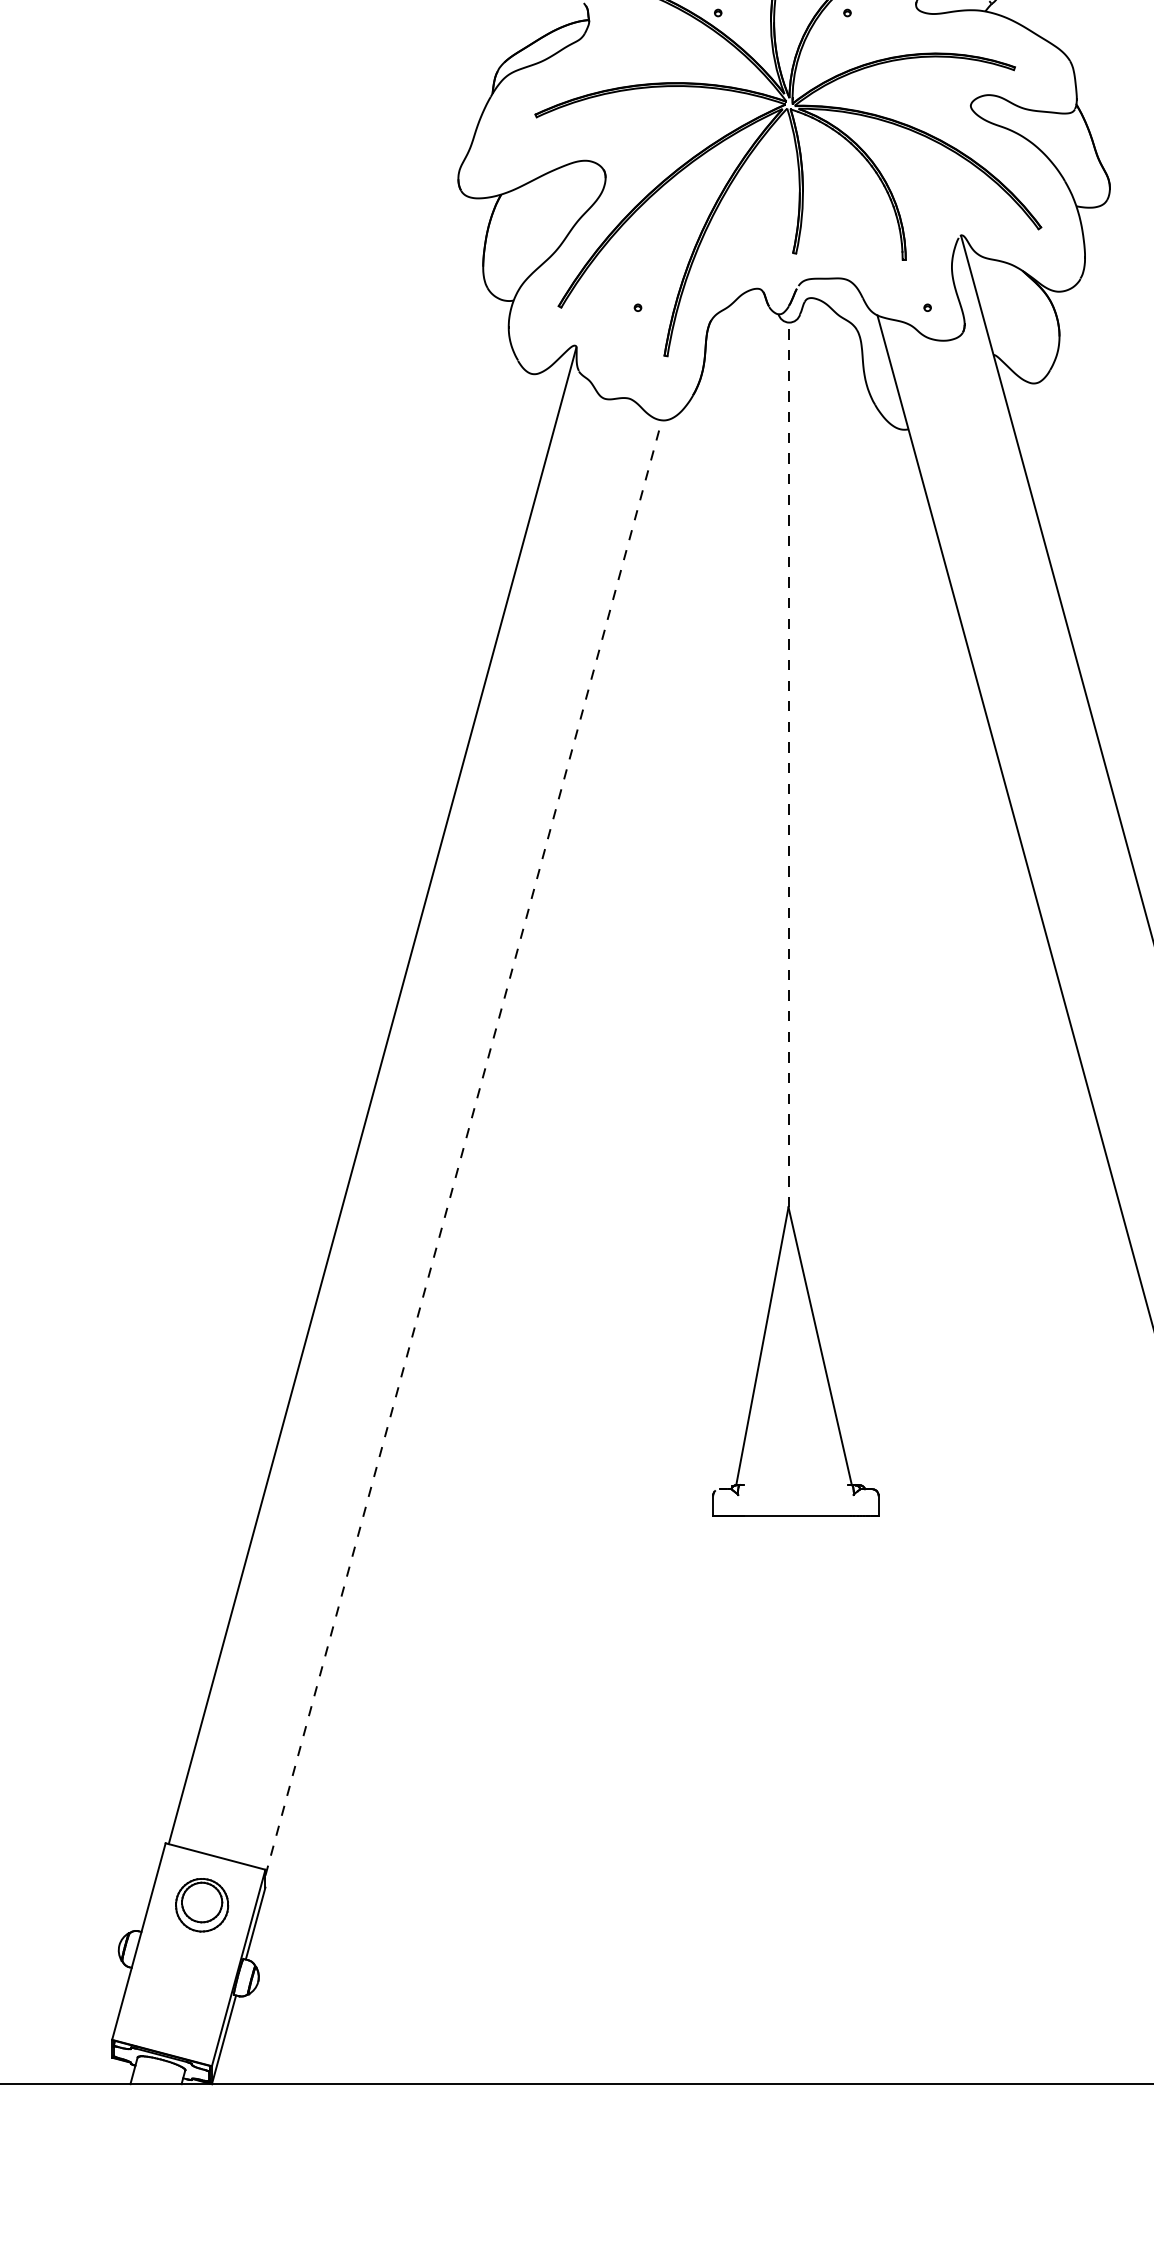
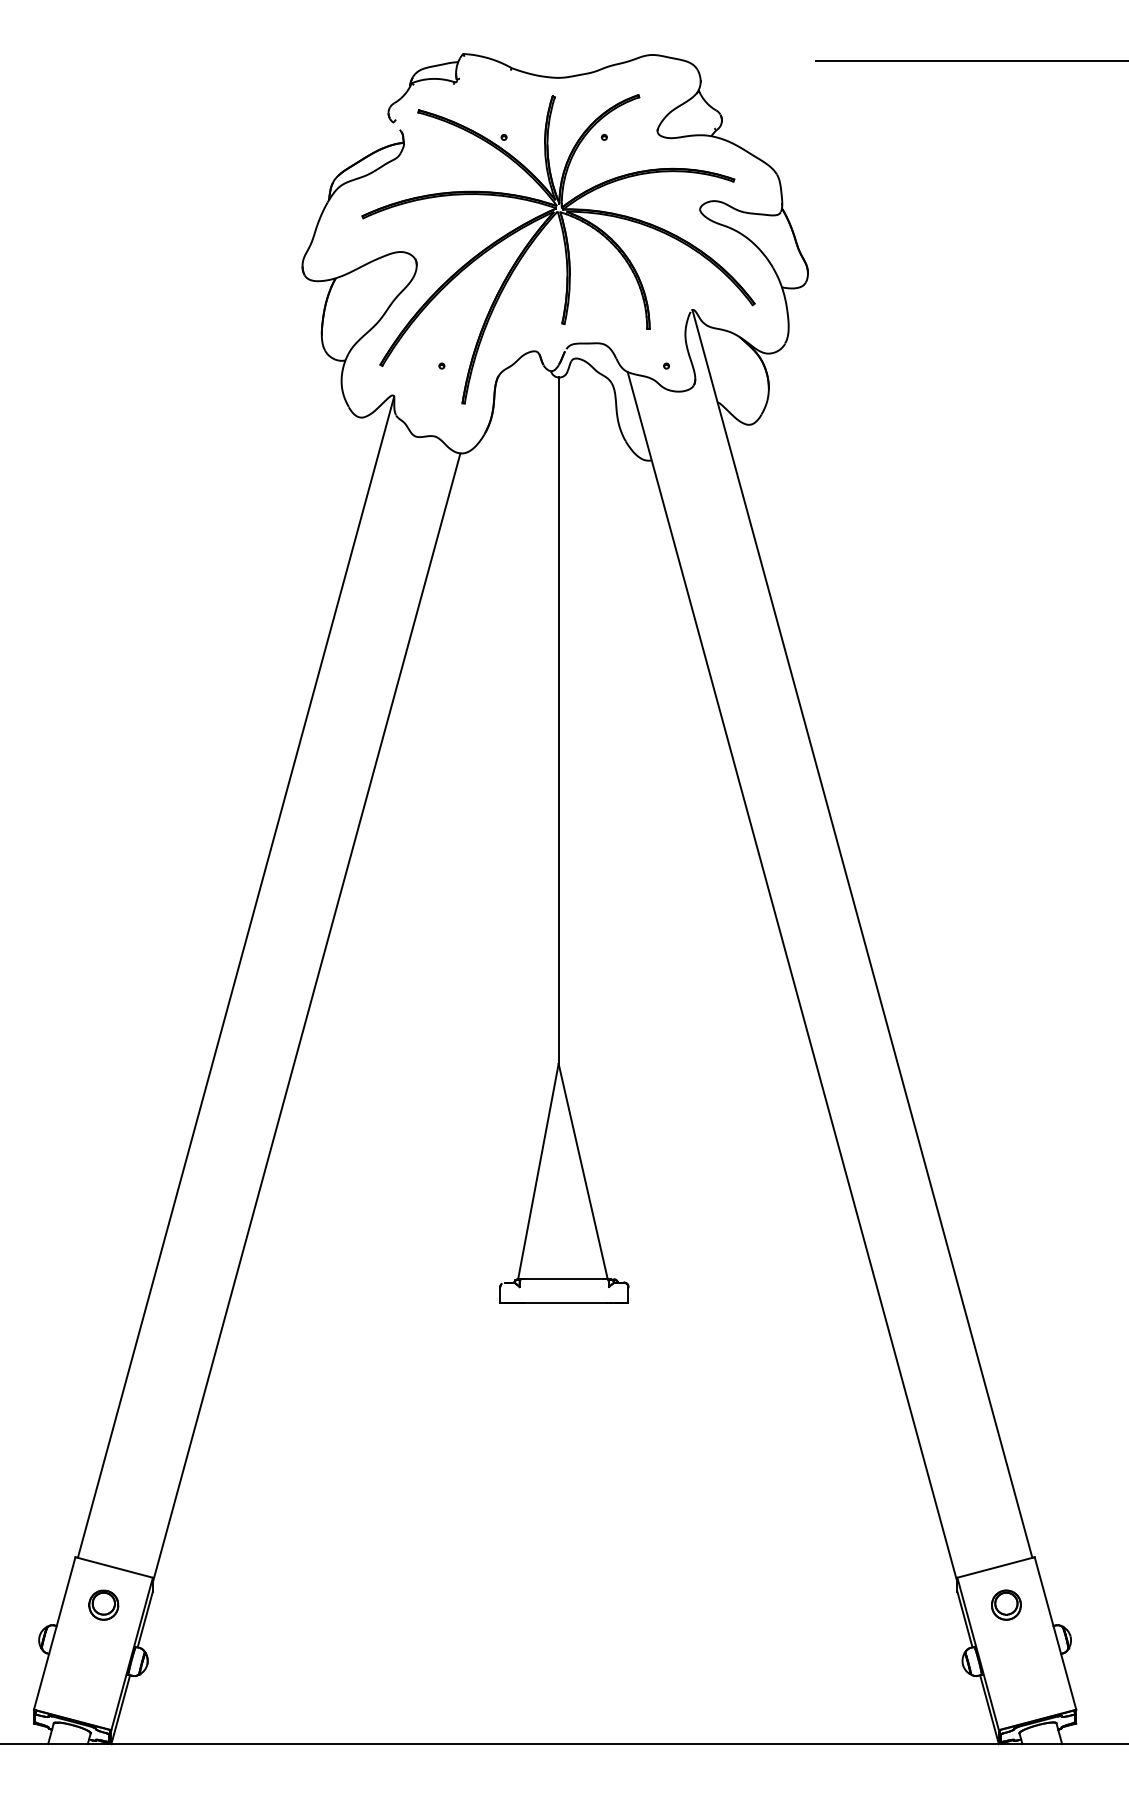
line: (788, 764) -> (558, 720), dashed -> solid
line: (463, 1147) -> (306, 1017), dashed -> solid
line: (796, 1485) -> (564, 1279), added
part: (201, 1904) -> (103, 1604), size x0.71

